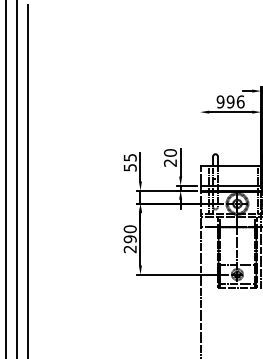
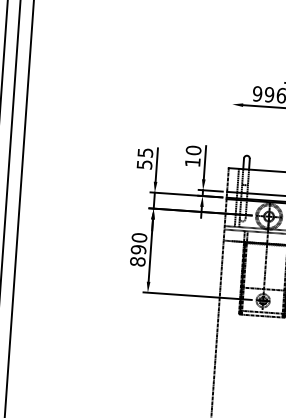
text: (169, 162) -> (191, 161), 20 -> 10
text: (129, 249) -> (136, 261), 290 -> 890

